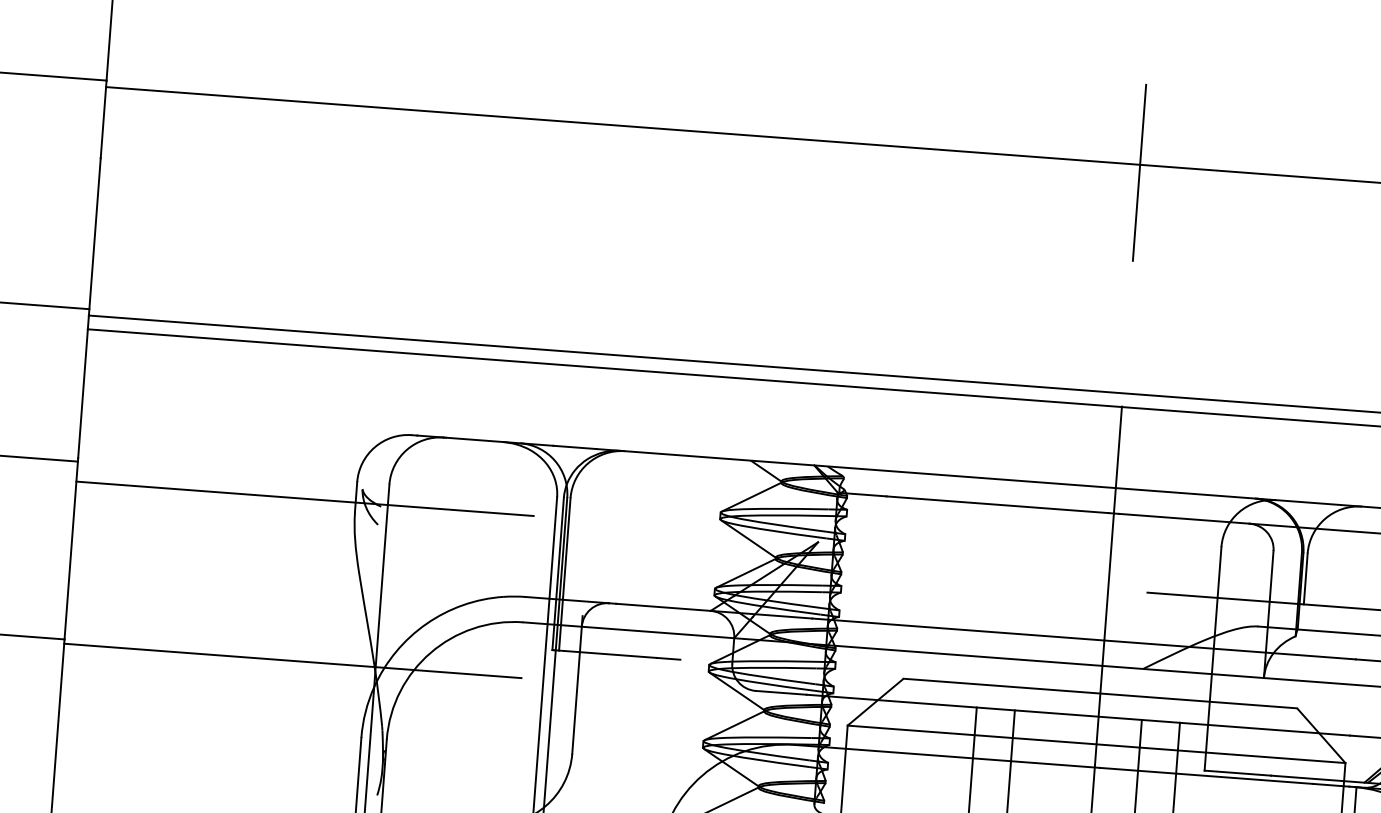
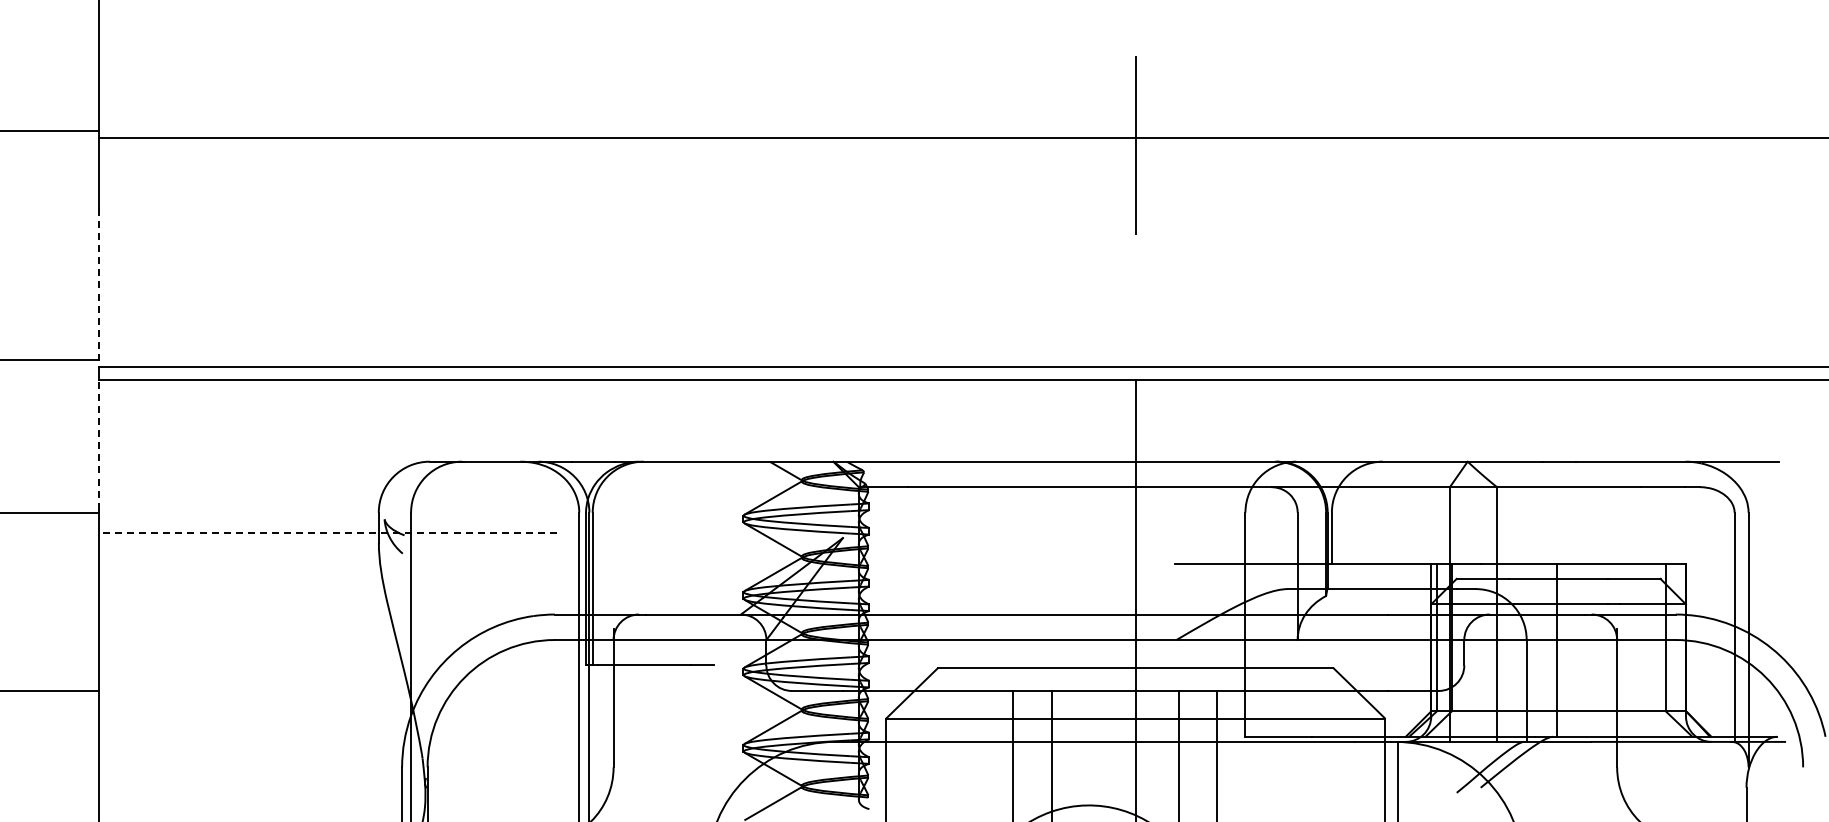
line: (94, 236) -> (98, 287), solid -> dashed
line: (82, 394) -> (98, 445), solid -> dashed
line: (304, 499) -> (327, 533), solid -> dashed
line: (292, 660) -> (327, 695), removed

